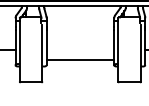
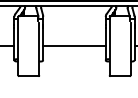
line: (80, 60) -> (74, 45), moved

